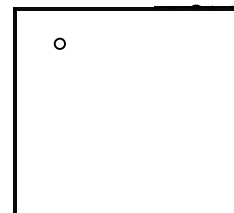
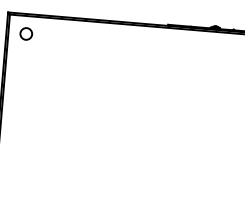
circle: (59, 43) -> (25, 33), moved

